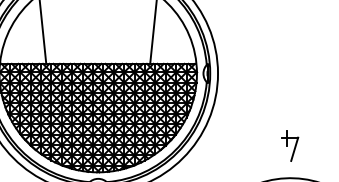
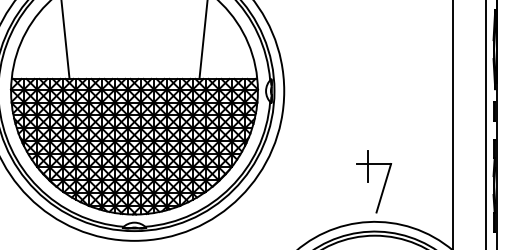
part: (290, 145) -> (374, 181), size x1.67

